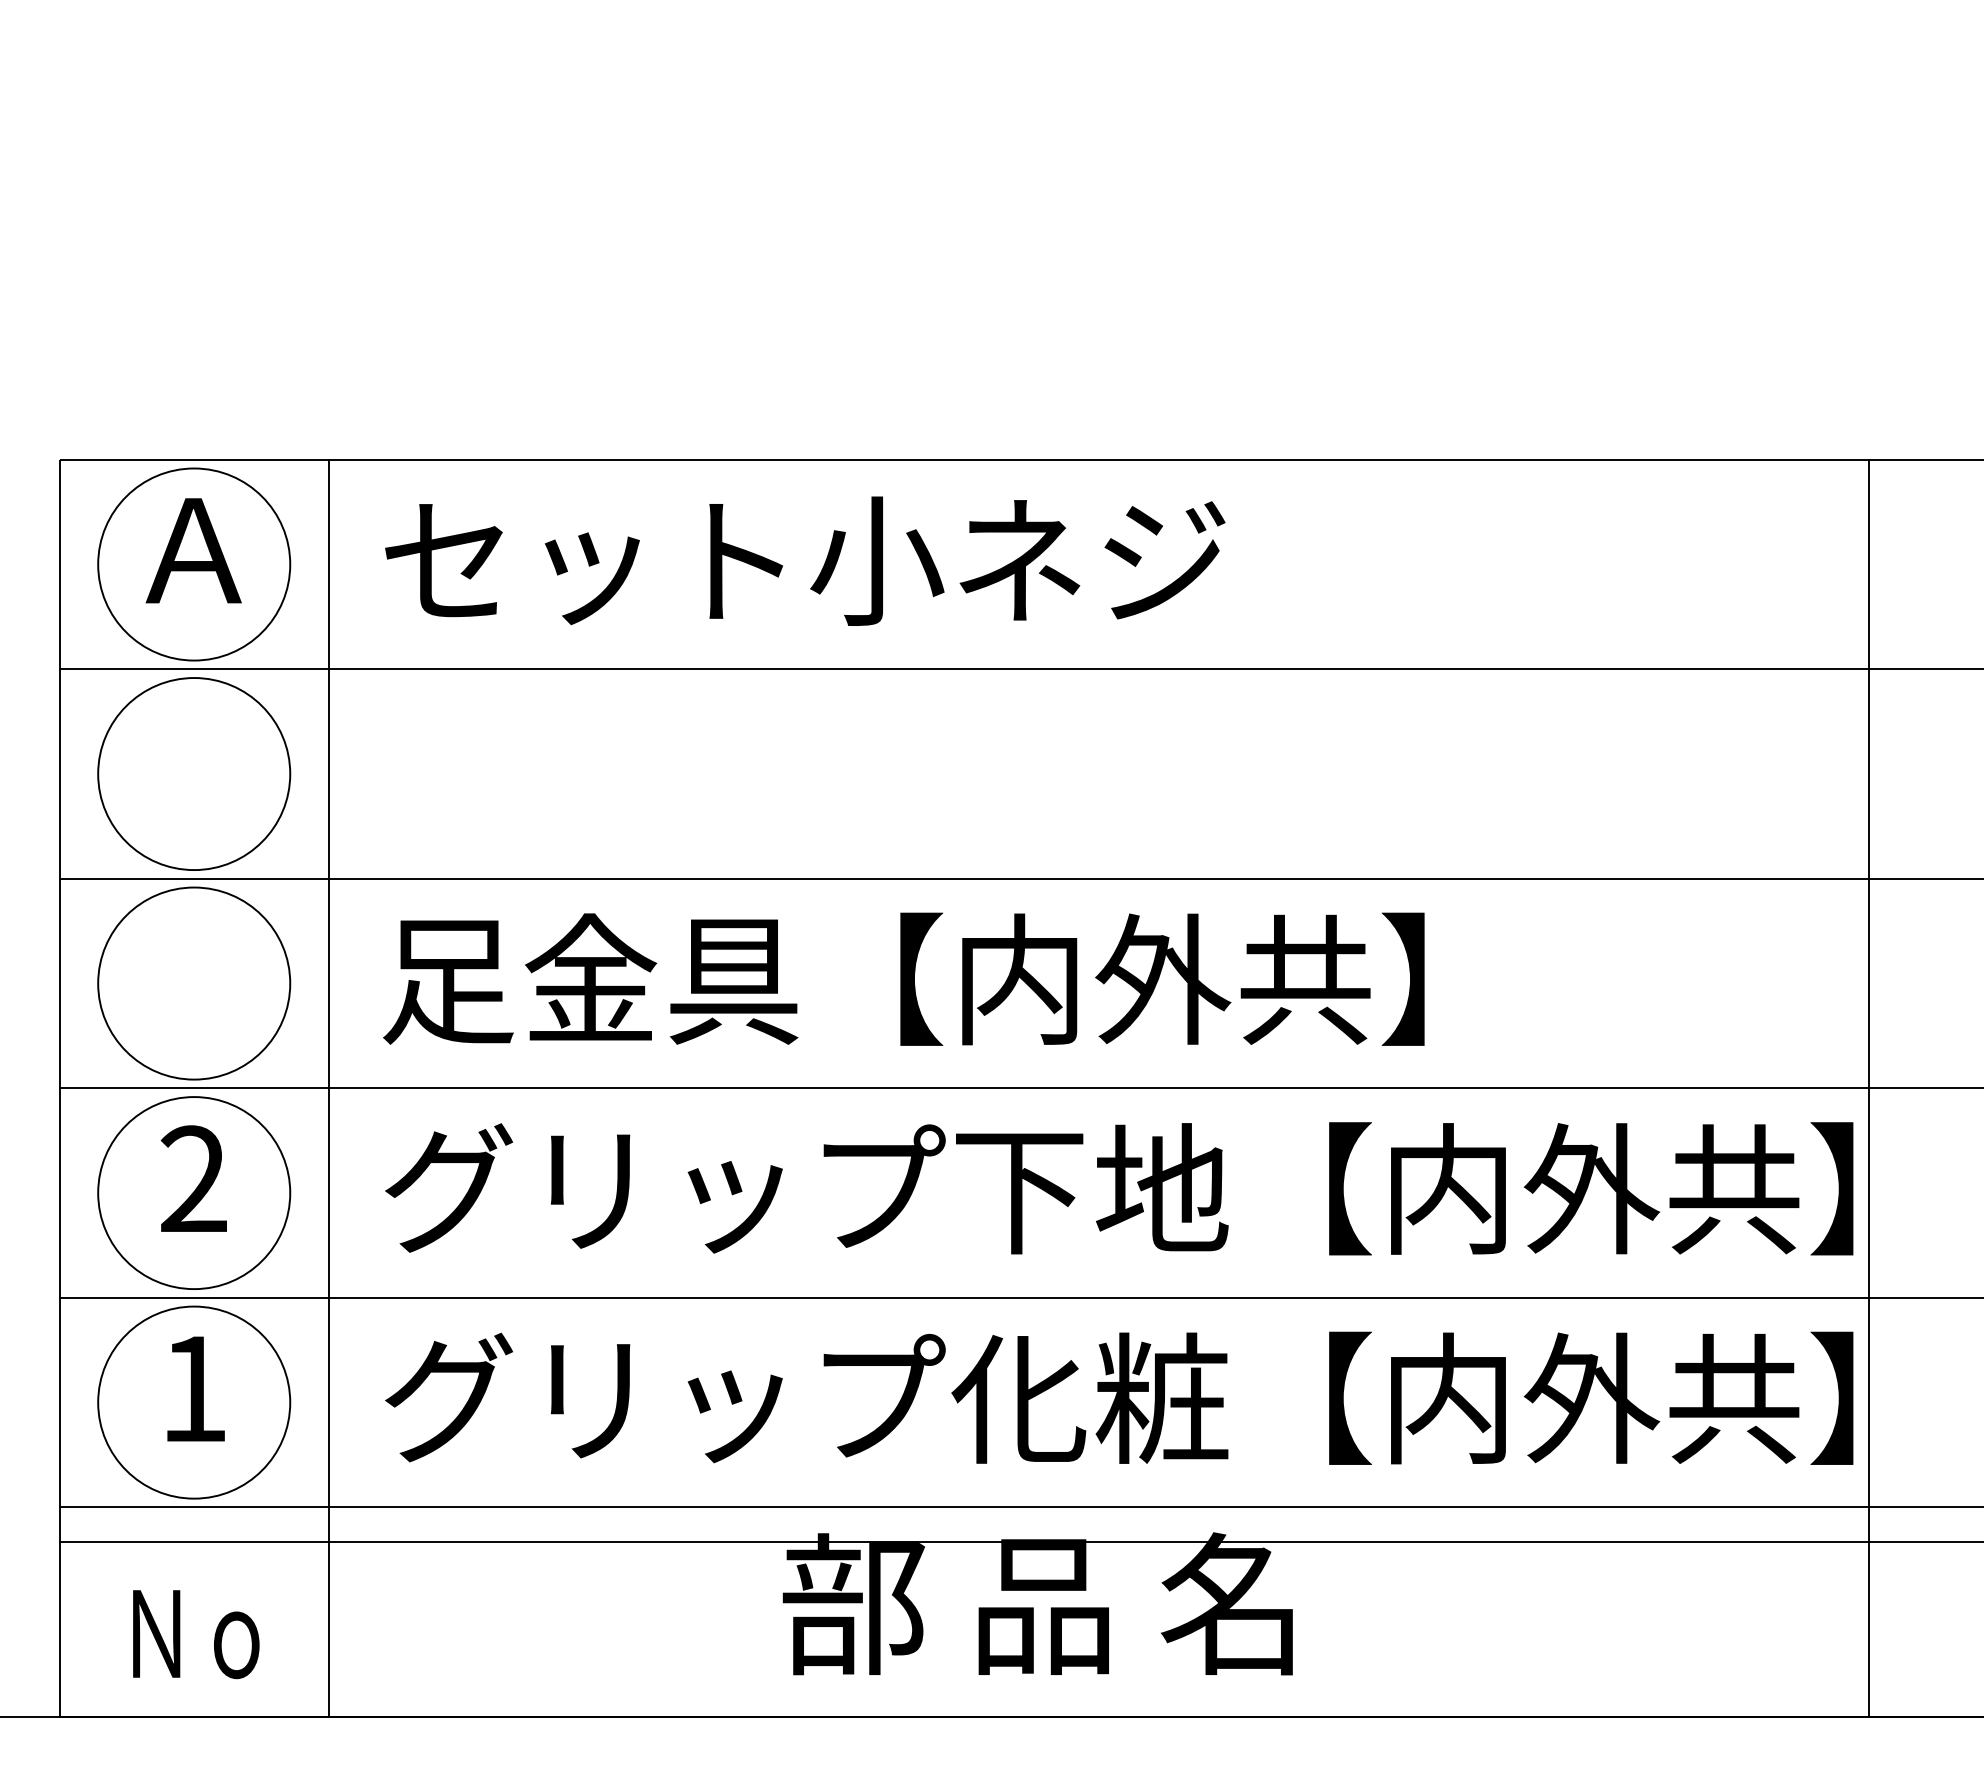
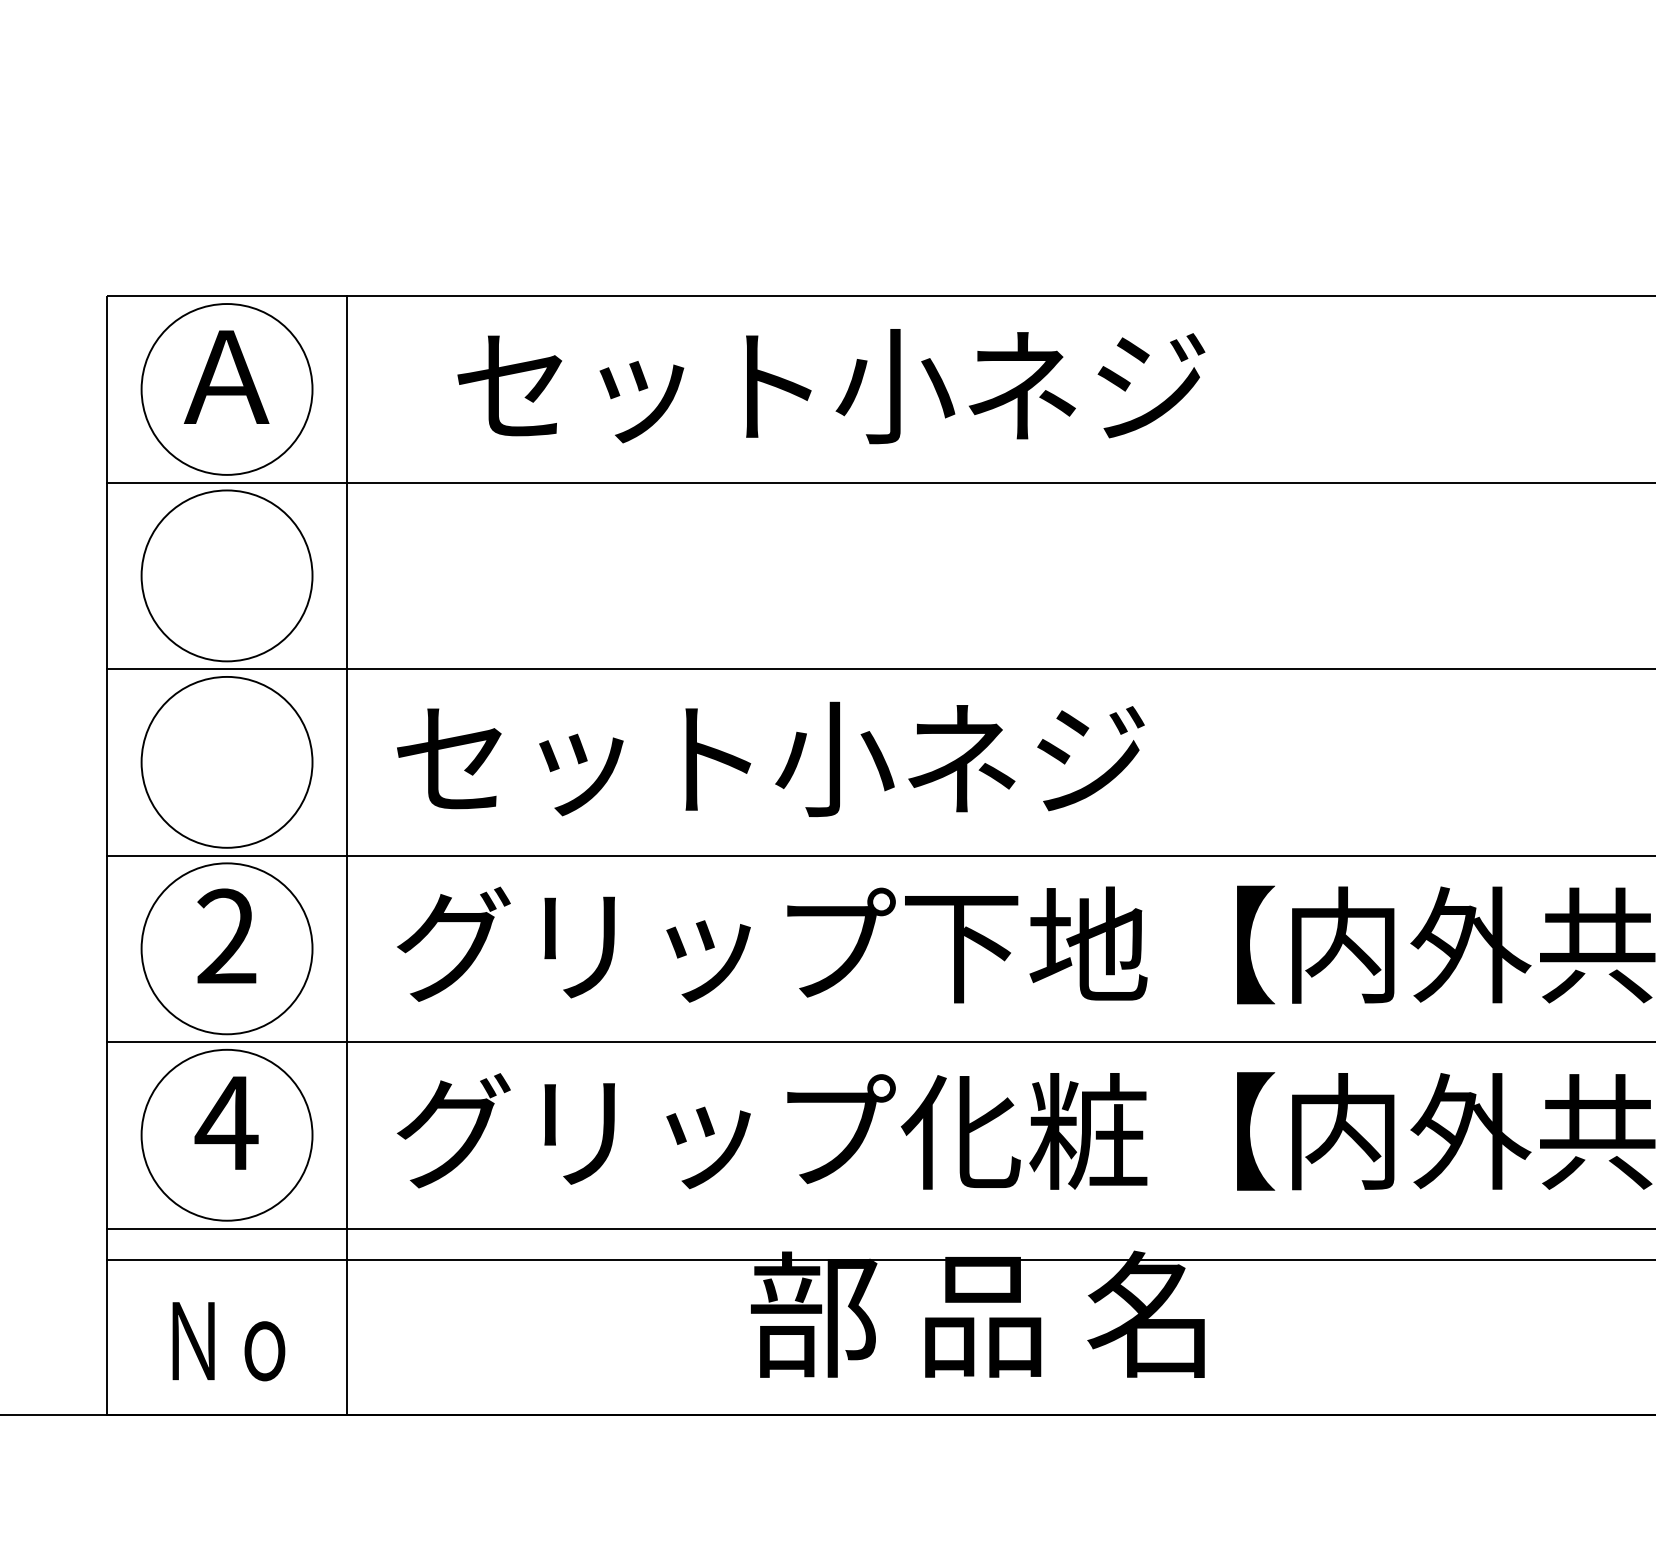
text: (805, 560) -> (831, 385), moved
text: (903, 978) -> (858, 757), 足金具【内外共】 -> セット小ネジ
text: (193, 1388) -> (226, 1122), 1 -> 4

